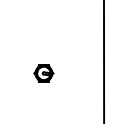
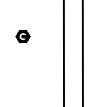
part: (43, 73) -> (22, 36), moved

